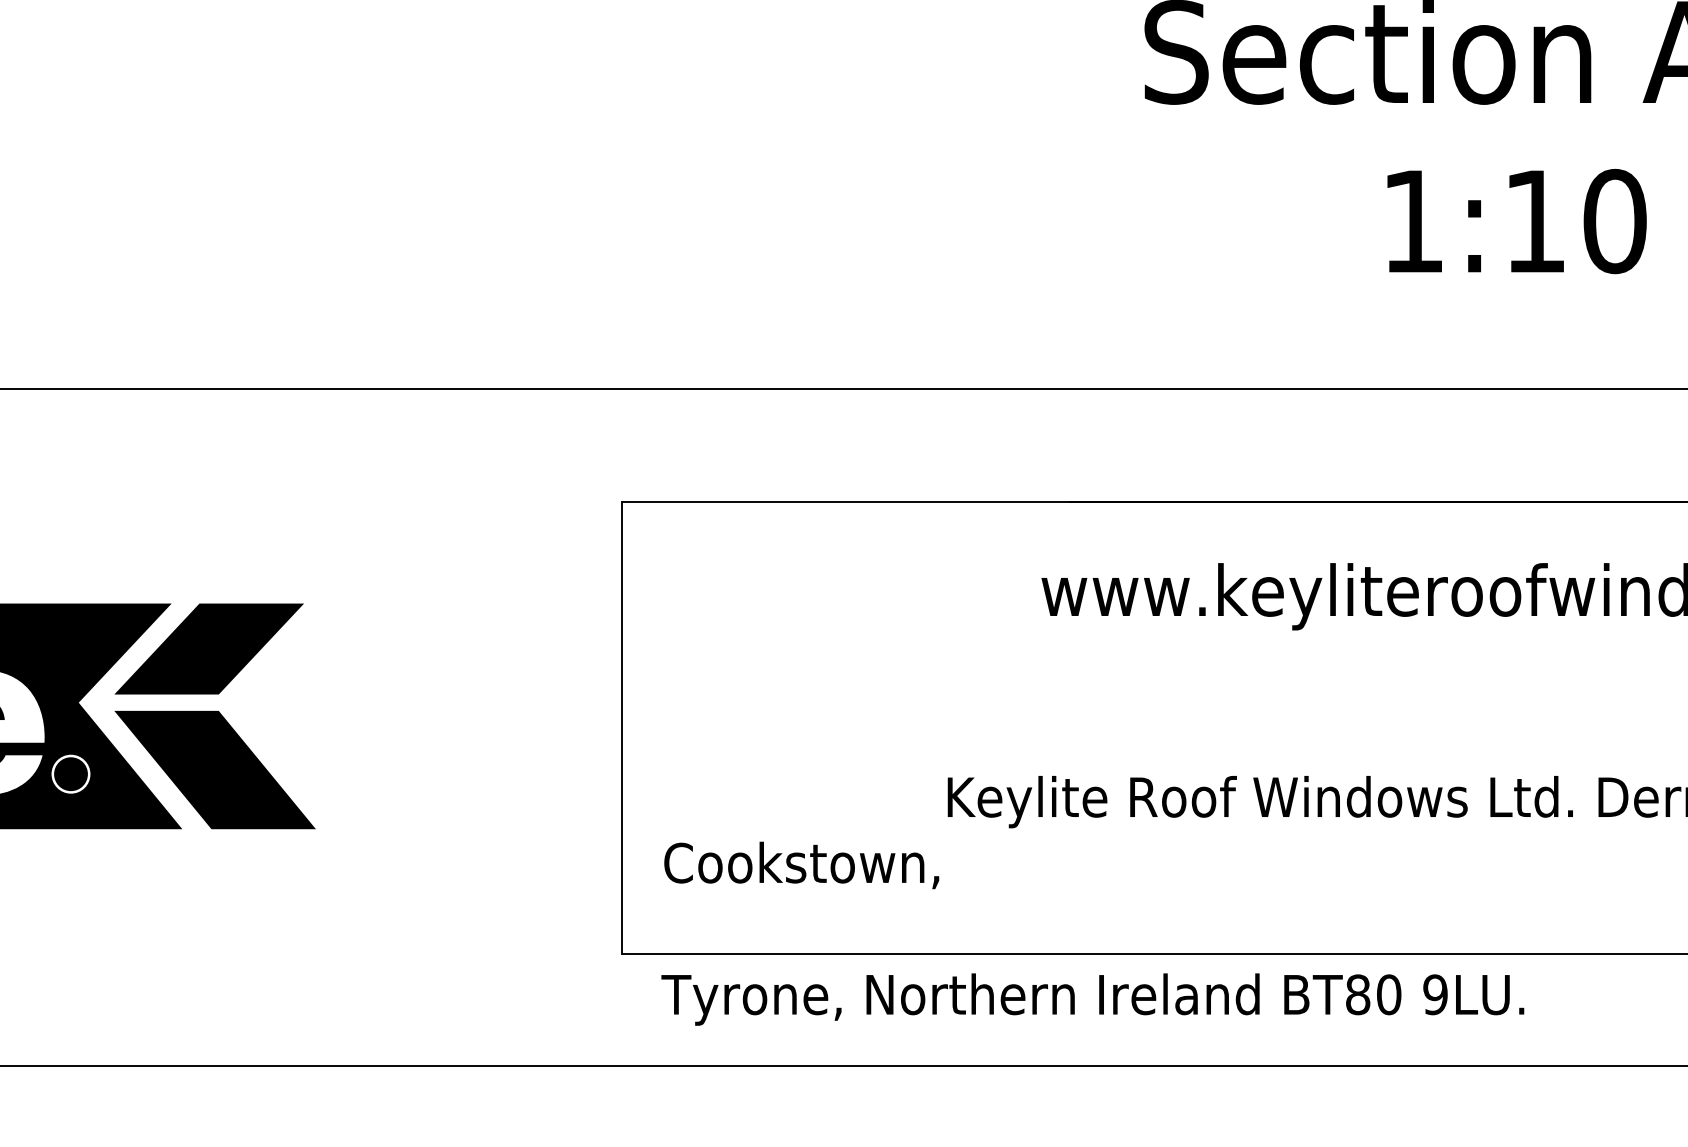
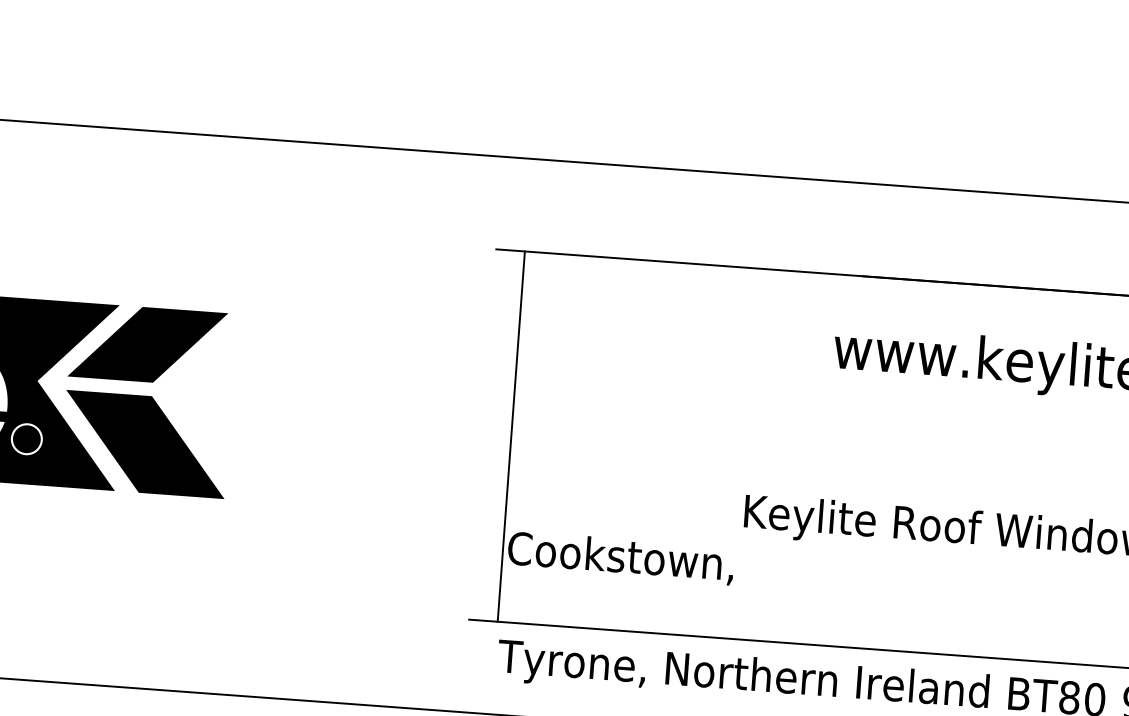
line: (622, 727) -> (511, 436), moved

